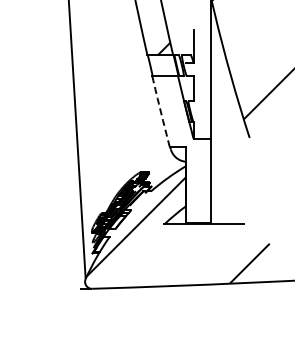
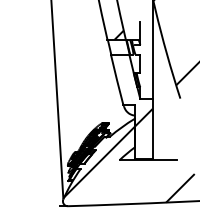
arc: (160, 111) -> (116, 79), dashed -> solid
hatch: (197, 164) -> (143, 117), added

